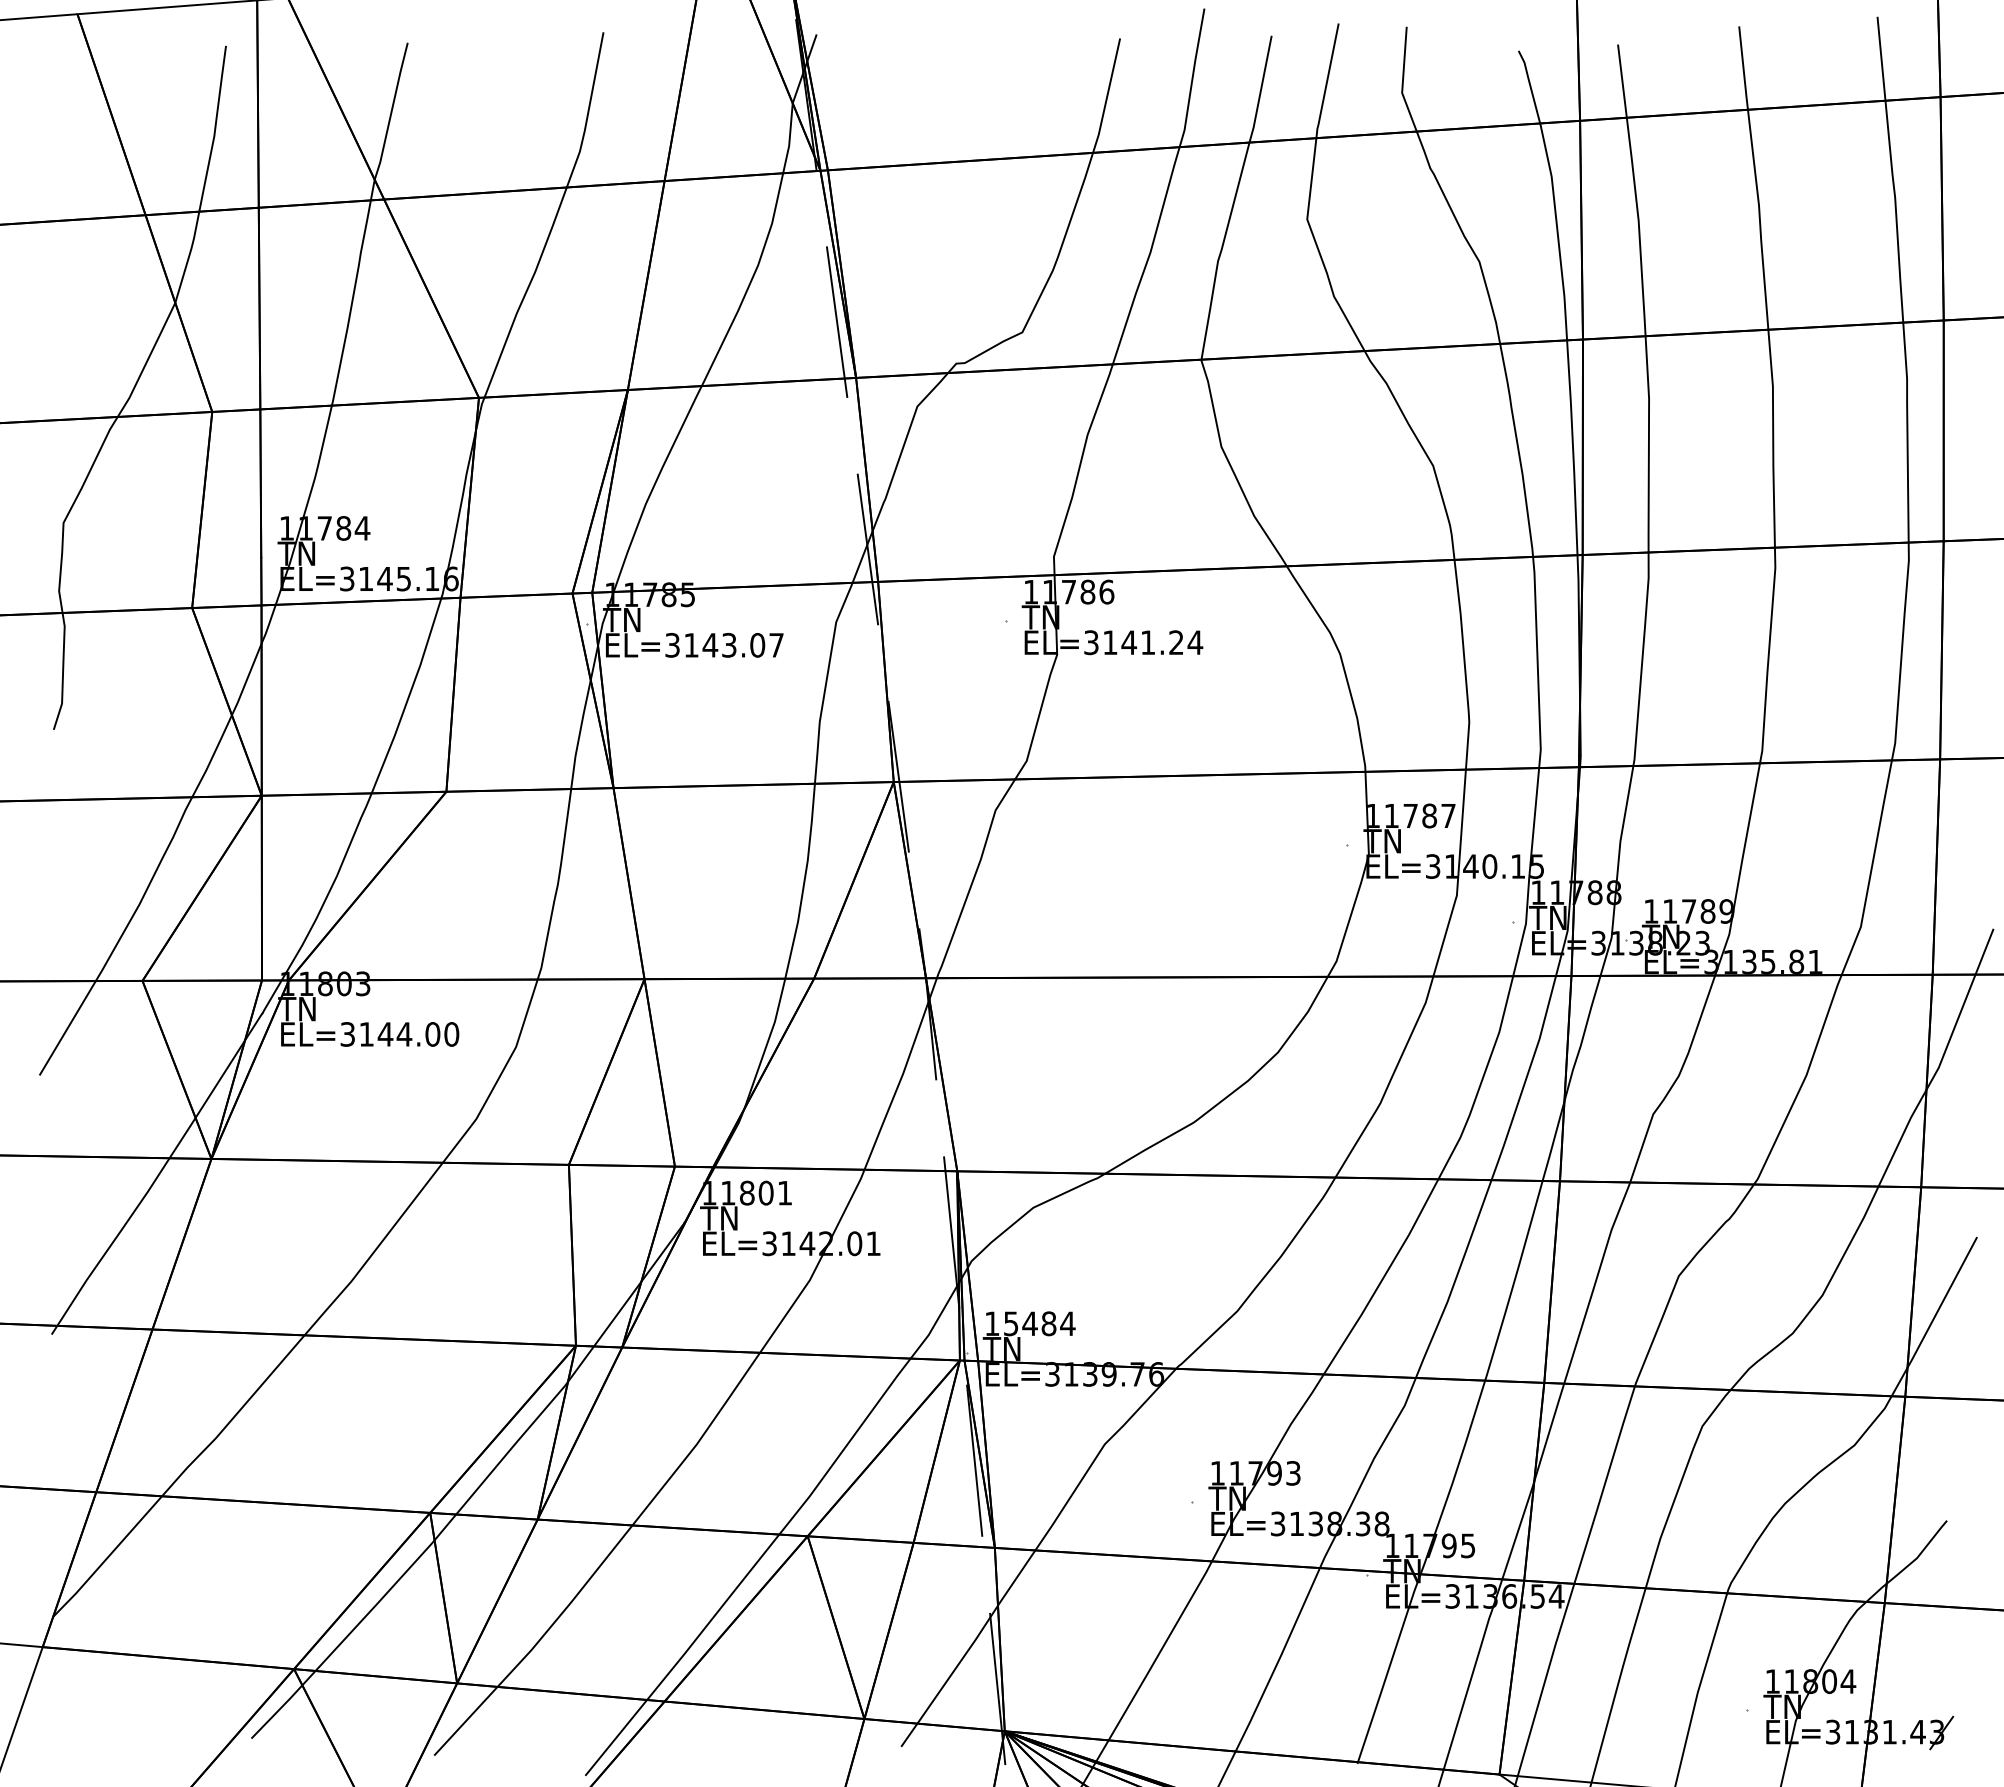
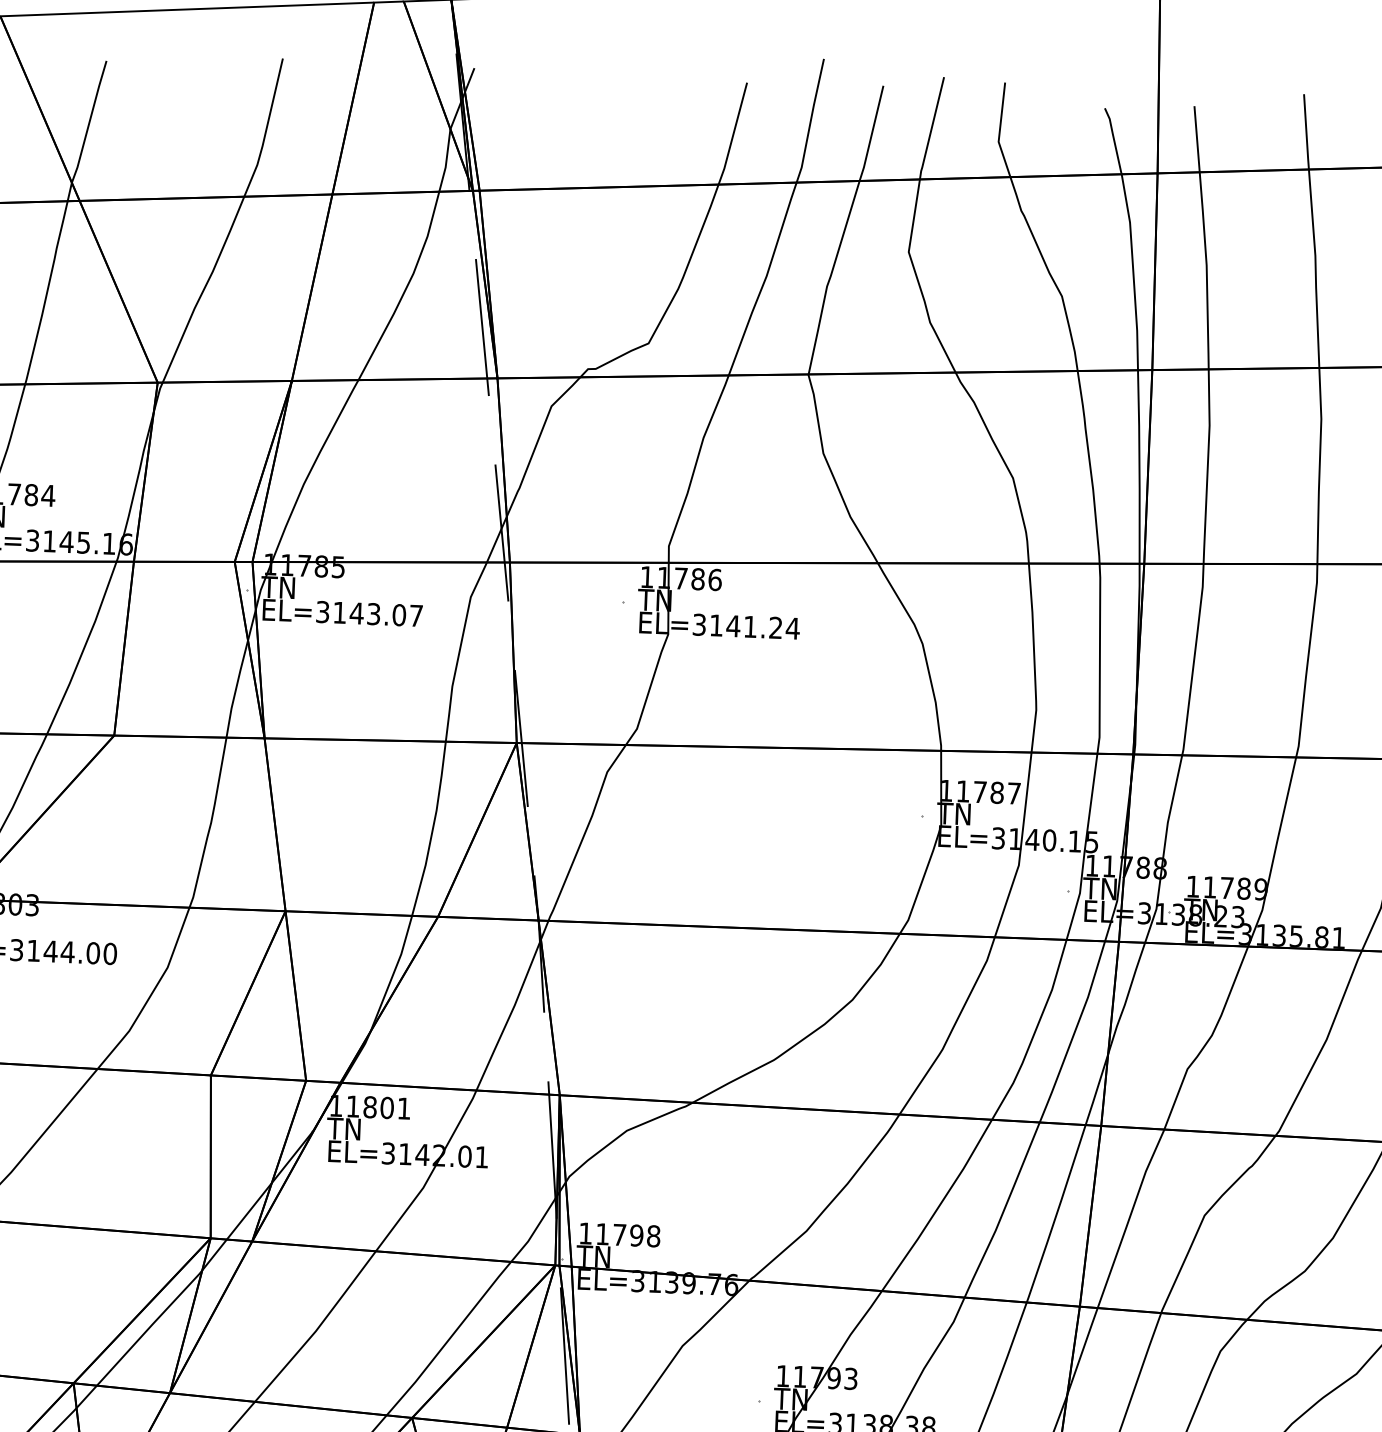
text: (1039, 1323) -> (628, 1235), 15484 -> 11798

